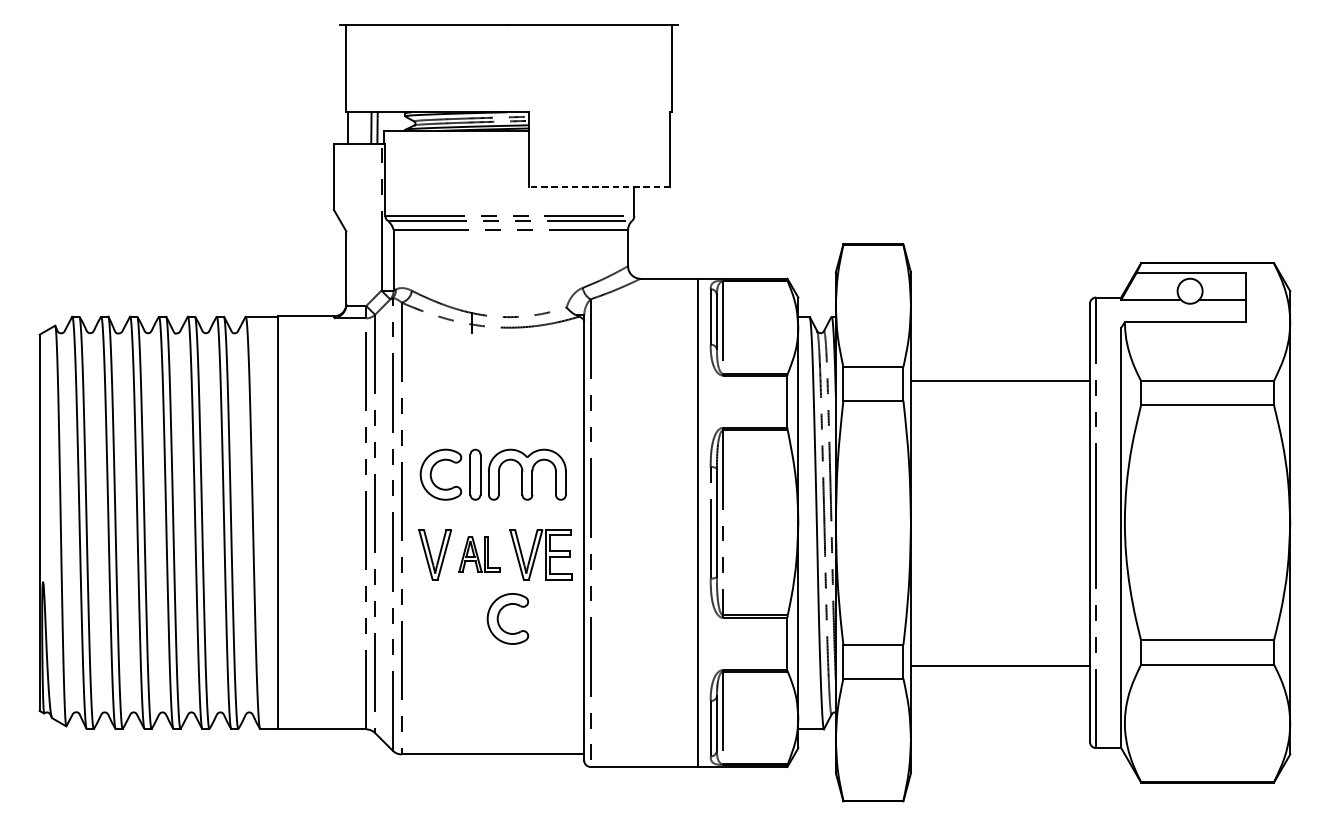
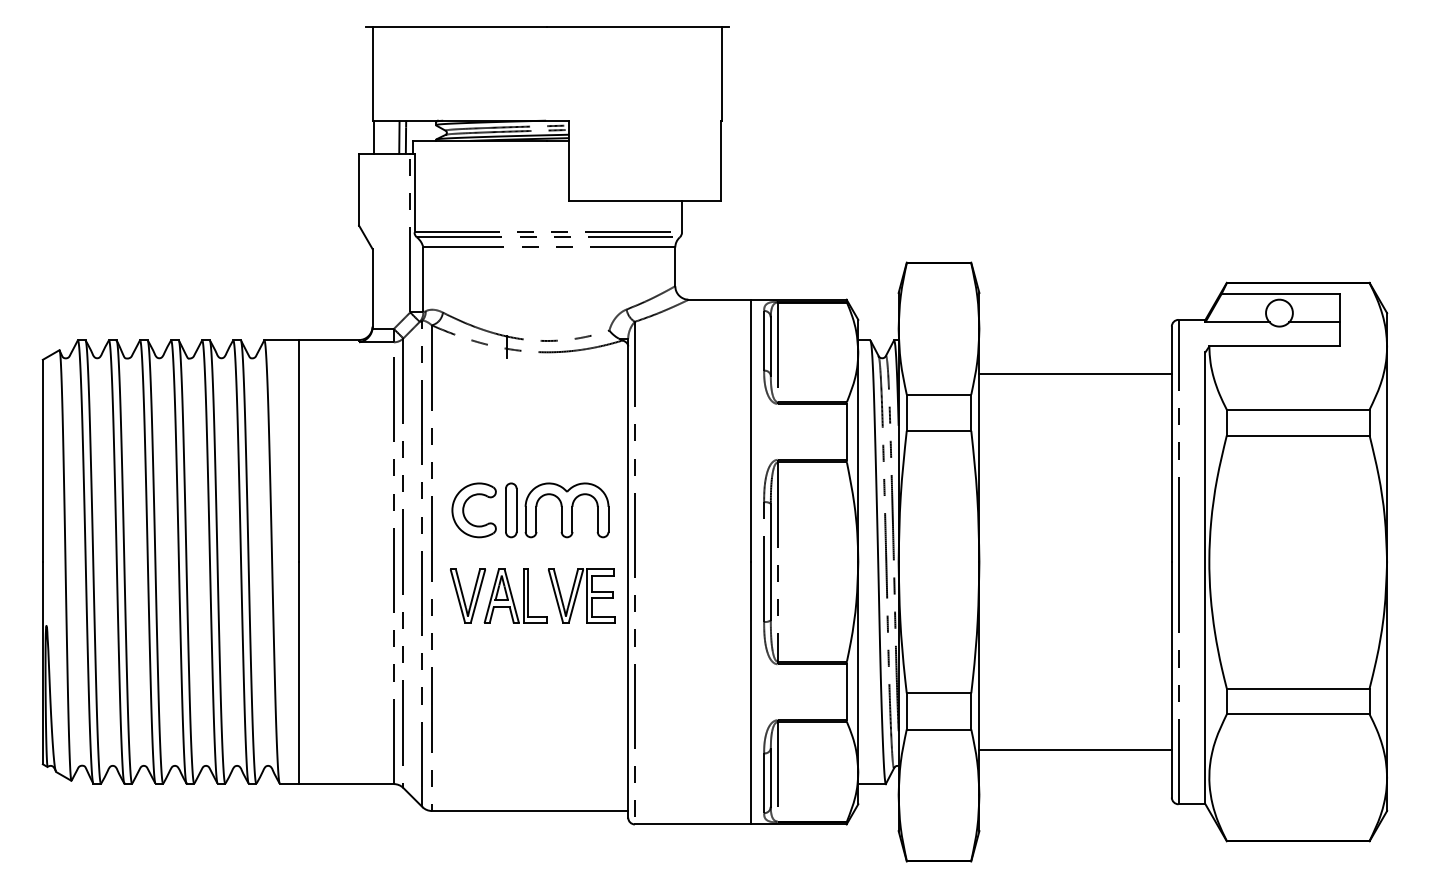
line: (599, 187) -> (644, 201), dashed -> solid
line: (1000, 380) -> (1075, 373), moved
part: (479, 553) -> (515, 595), size x1.43
part: (498, 619) -> (536, 665), removed
line: (1000, 666) -> (1075, 750), moved

